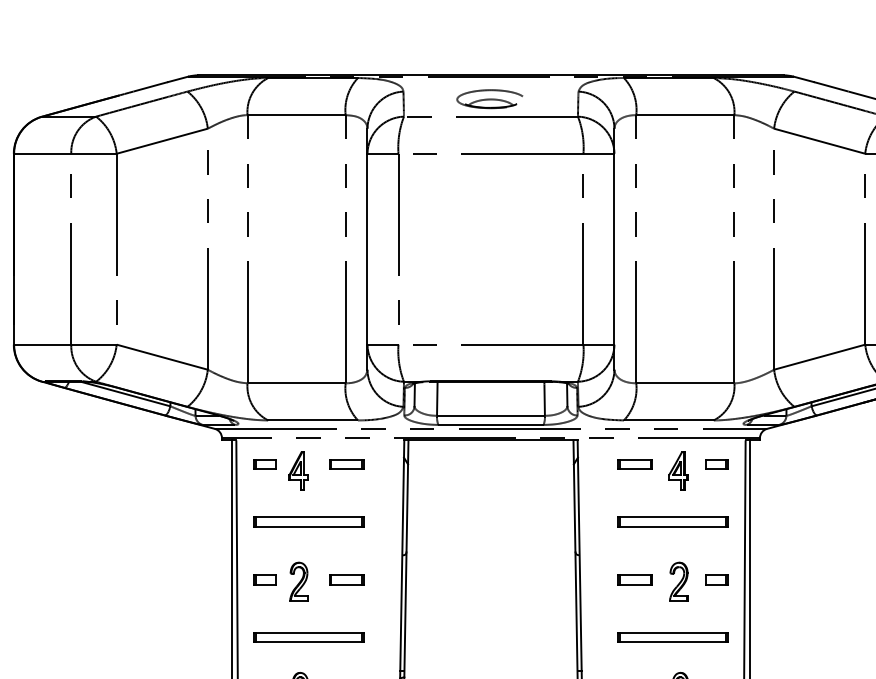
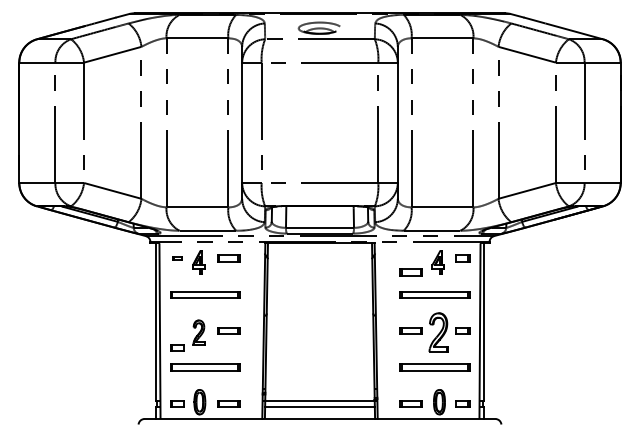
part: (264, 464) -> (177, 258), size x0.6
part: (634, 464) -> (410, 272), moved
part: (264, 578) -> (177, 347), moved
part: (678, 581) -> (438, 332), size x1.6

